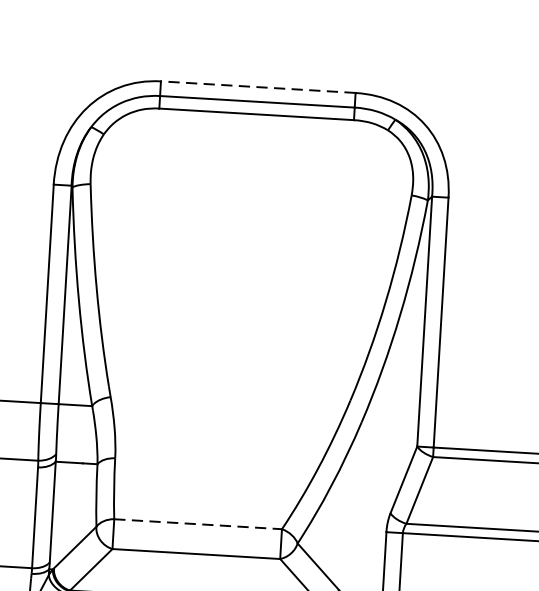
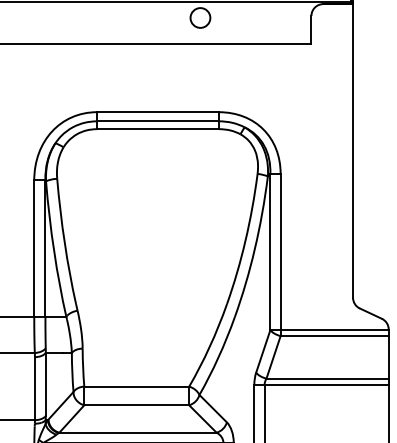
line: (258, 87) -> (158, 112), dashed -> solid
line: (199, 524) -> (137, 386), dashed -> solid

